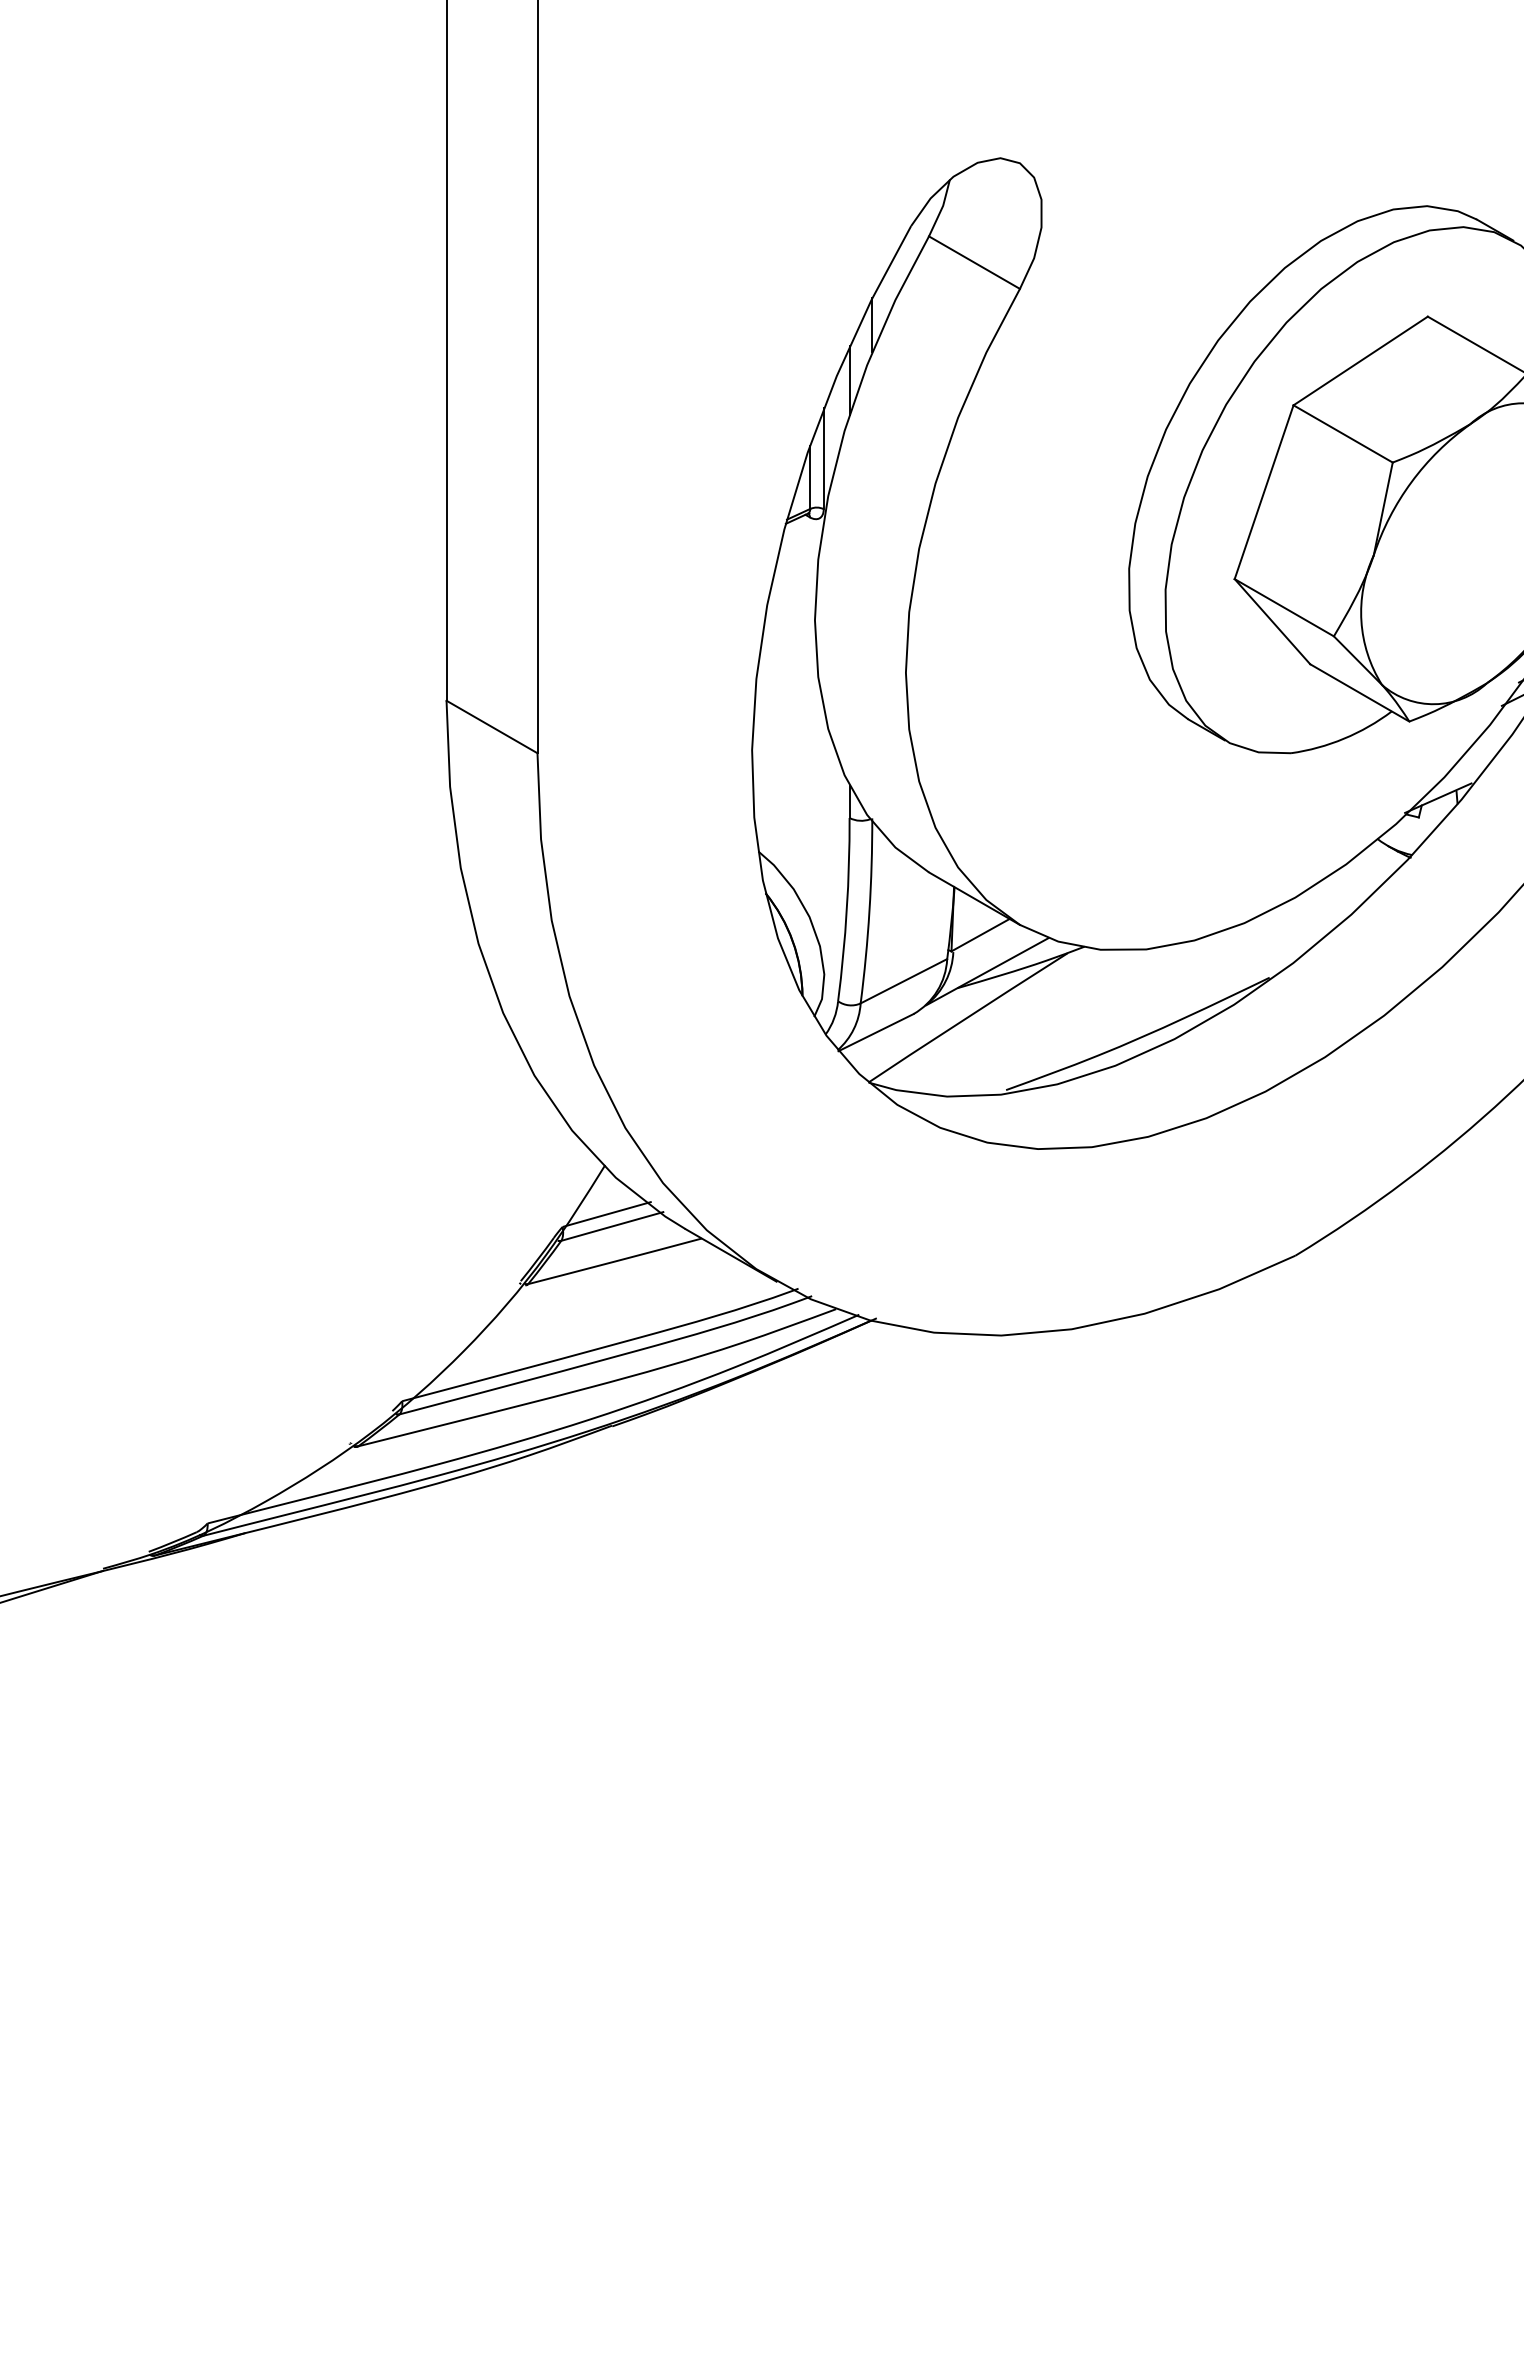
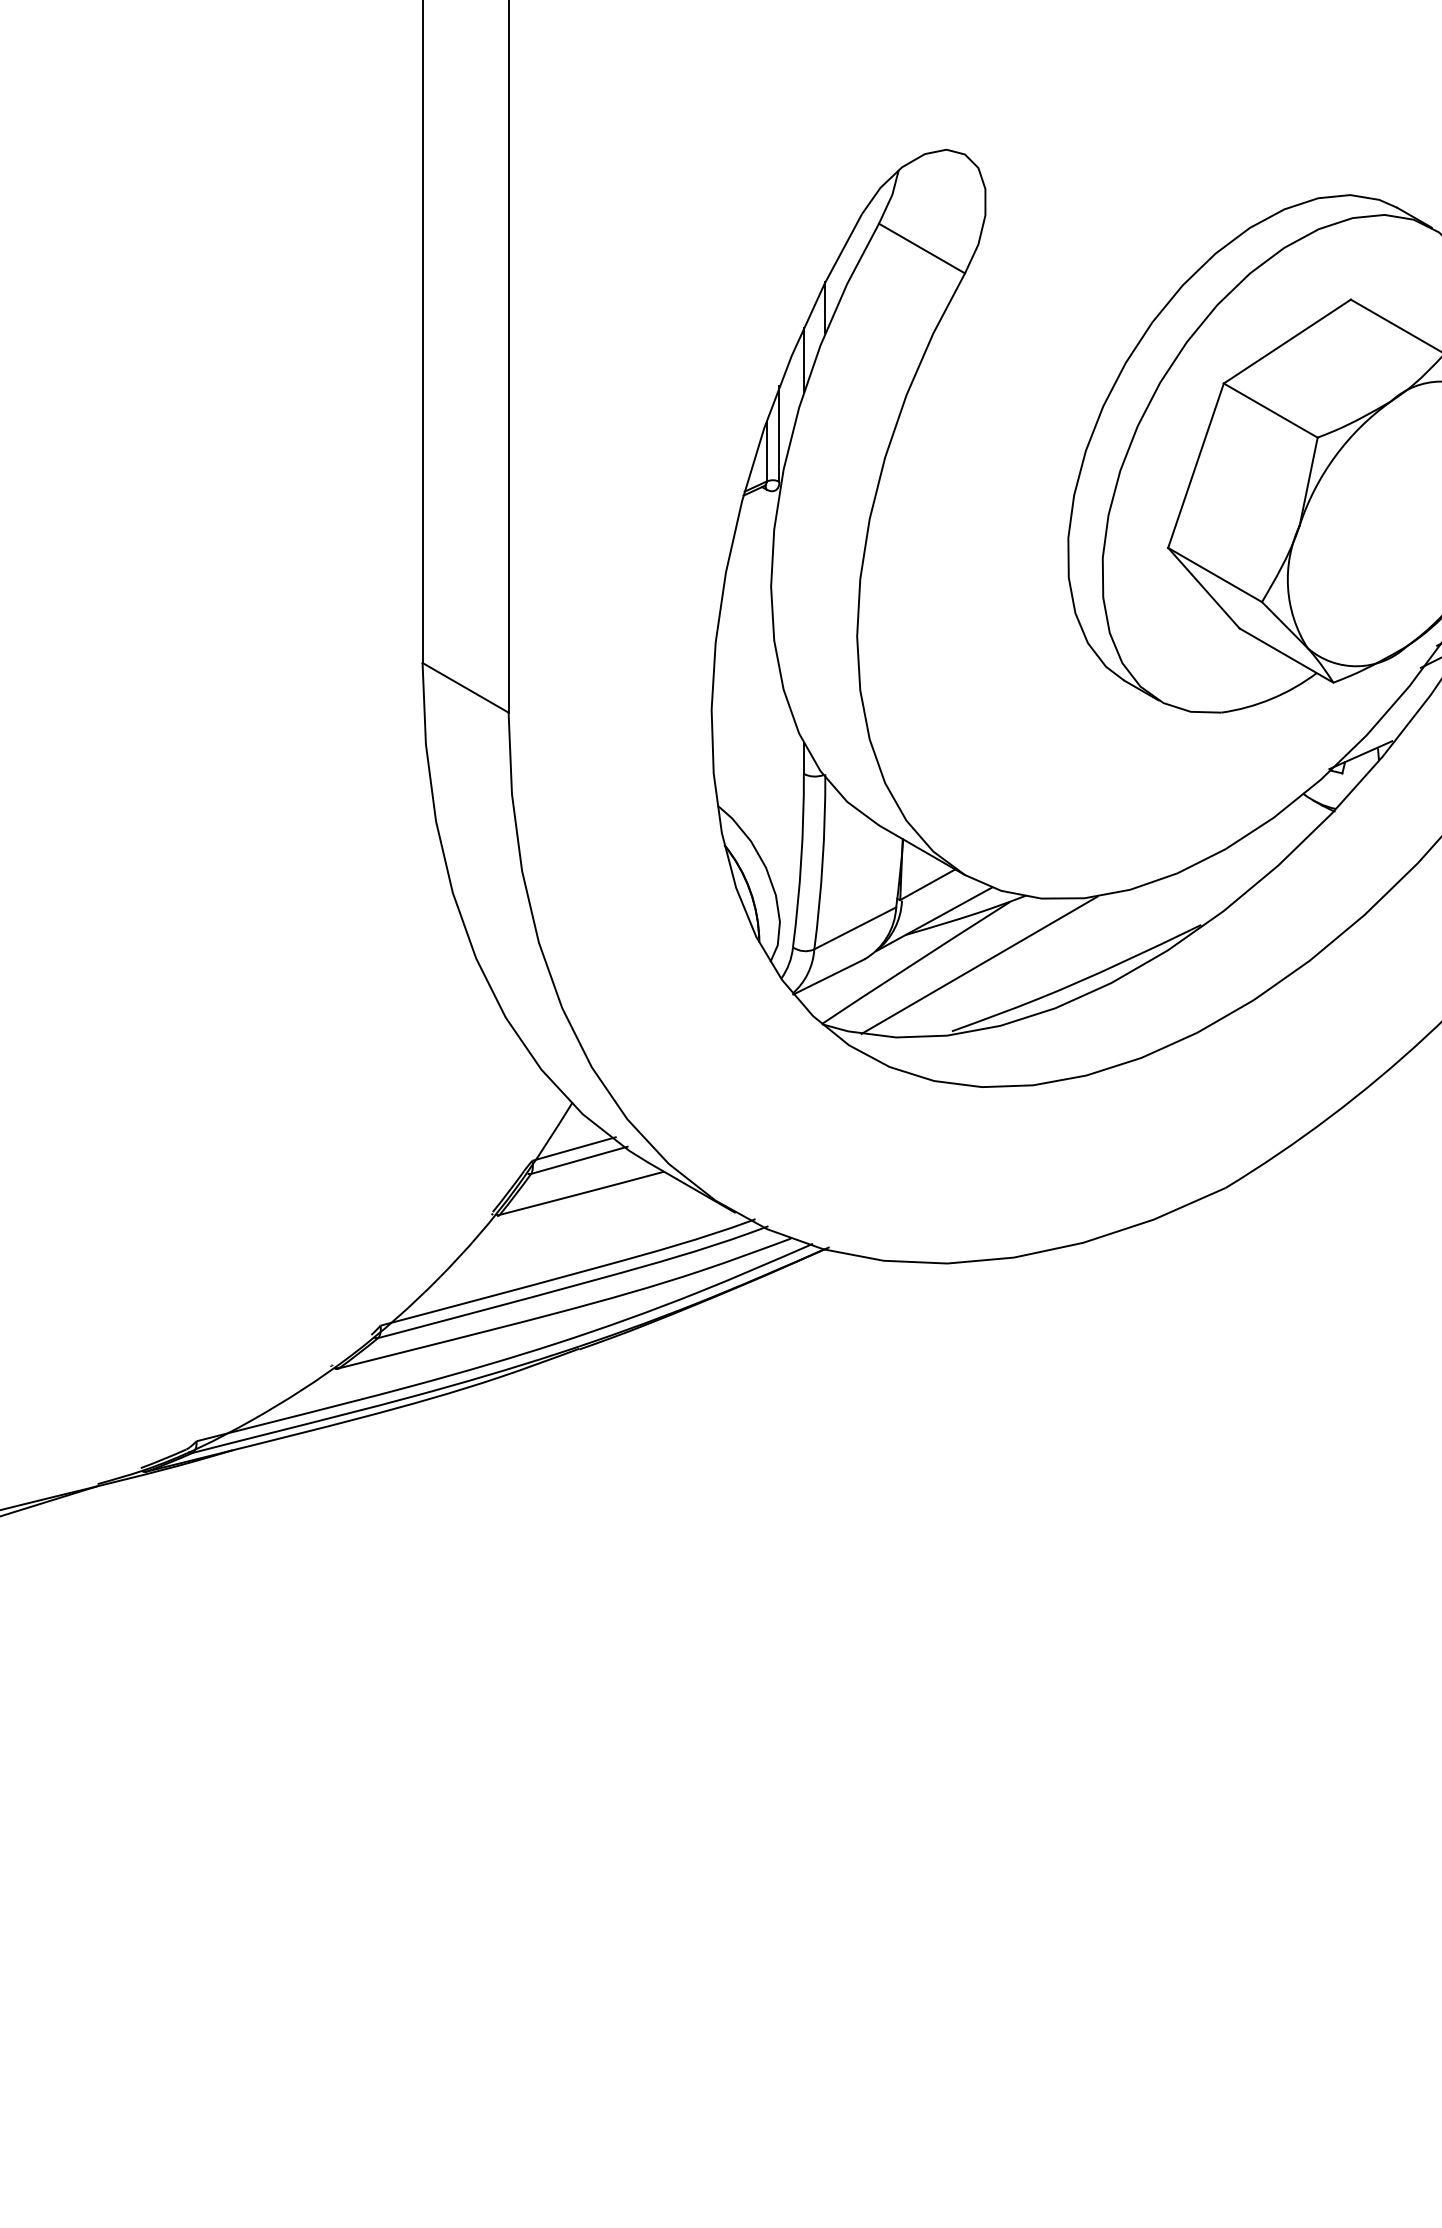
line: (1035, 1019) -> (979, 964), added

